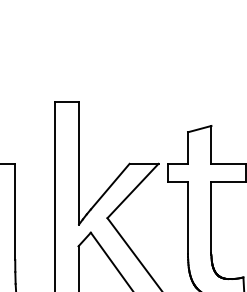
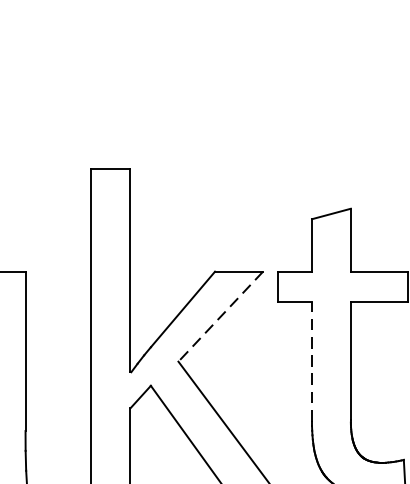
line: (132, 191) -> (219, 317), solid -> dashed
line: (188, 217) -> (312, 360), solid -> dashed

